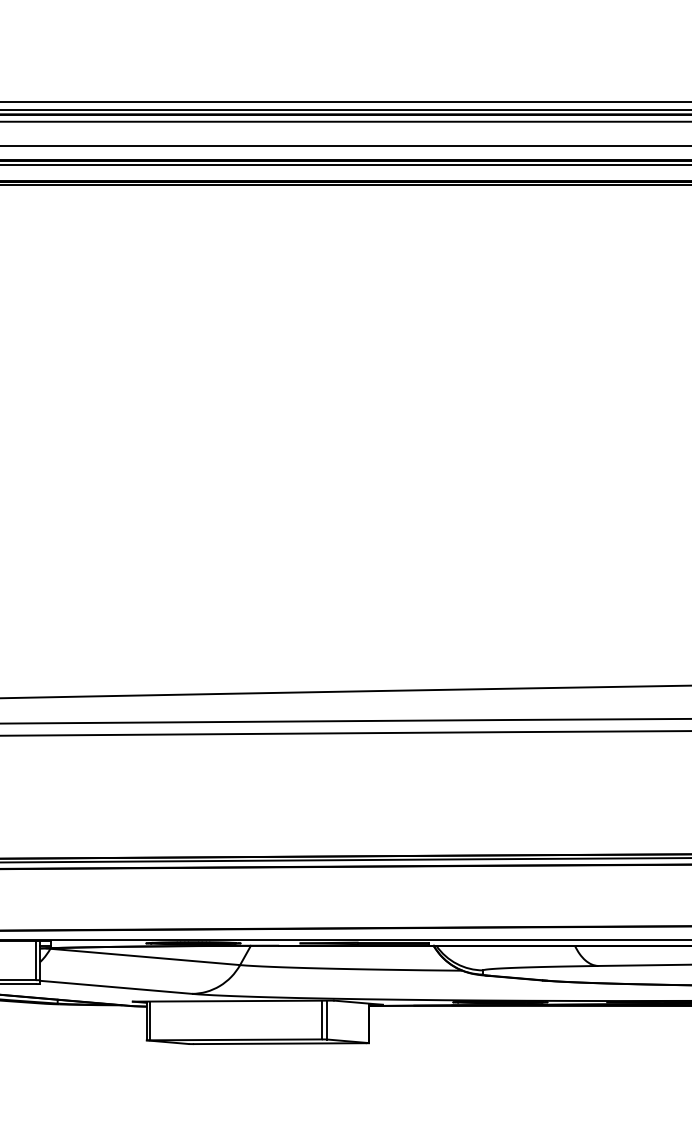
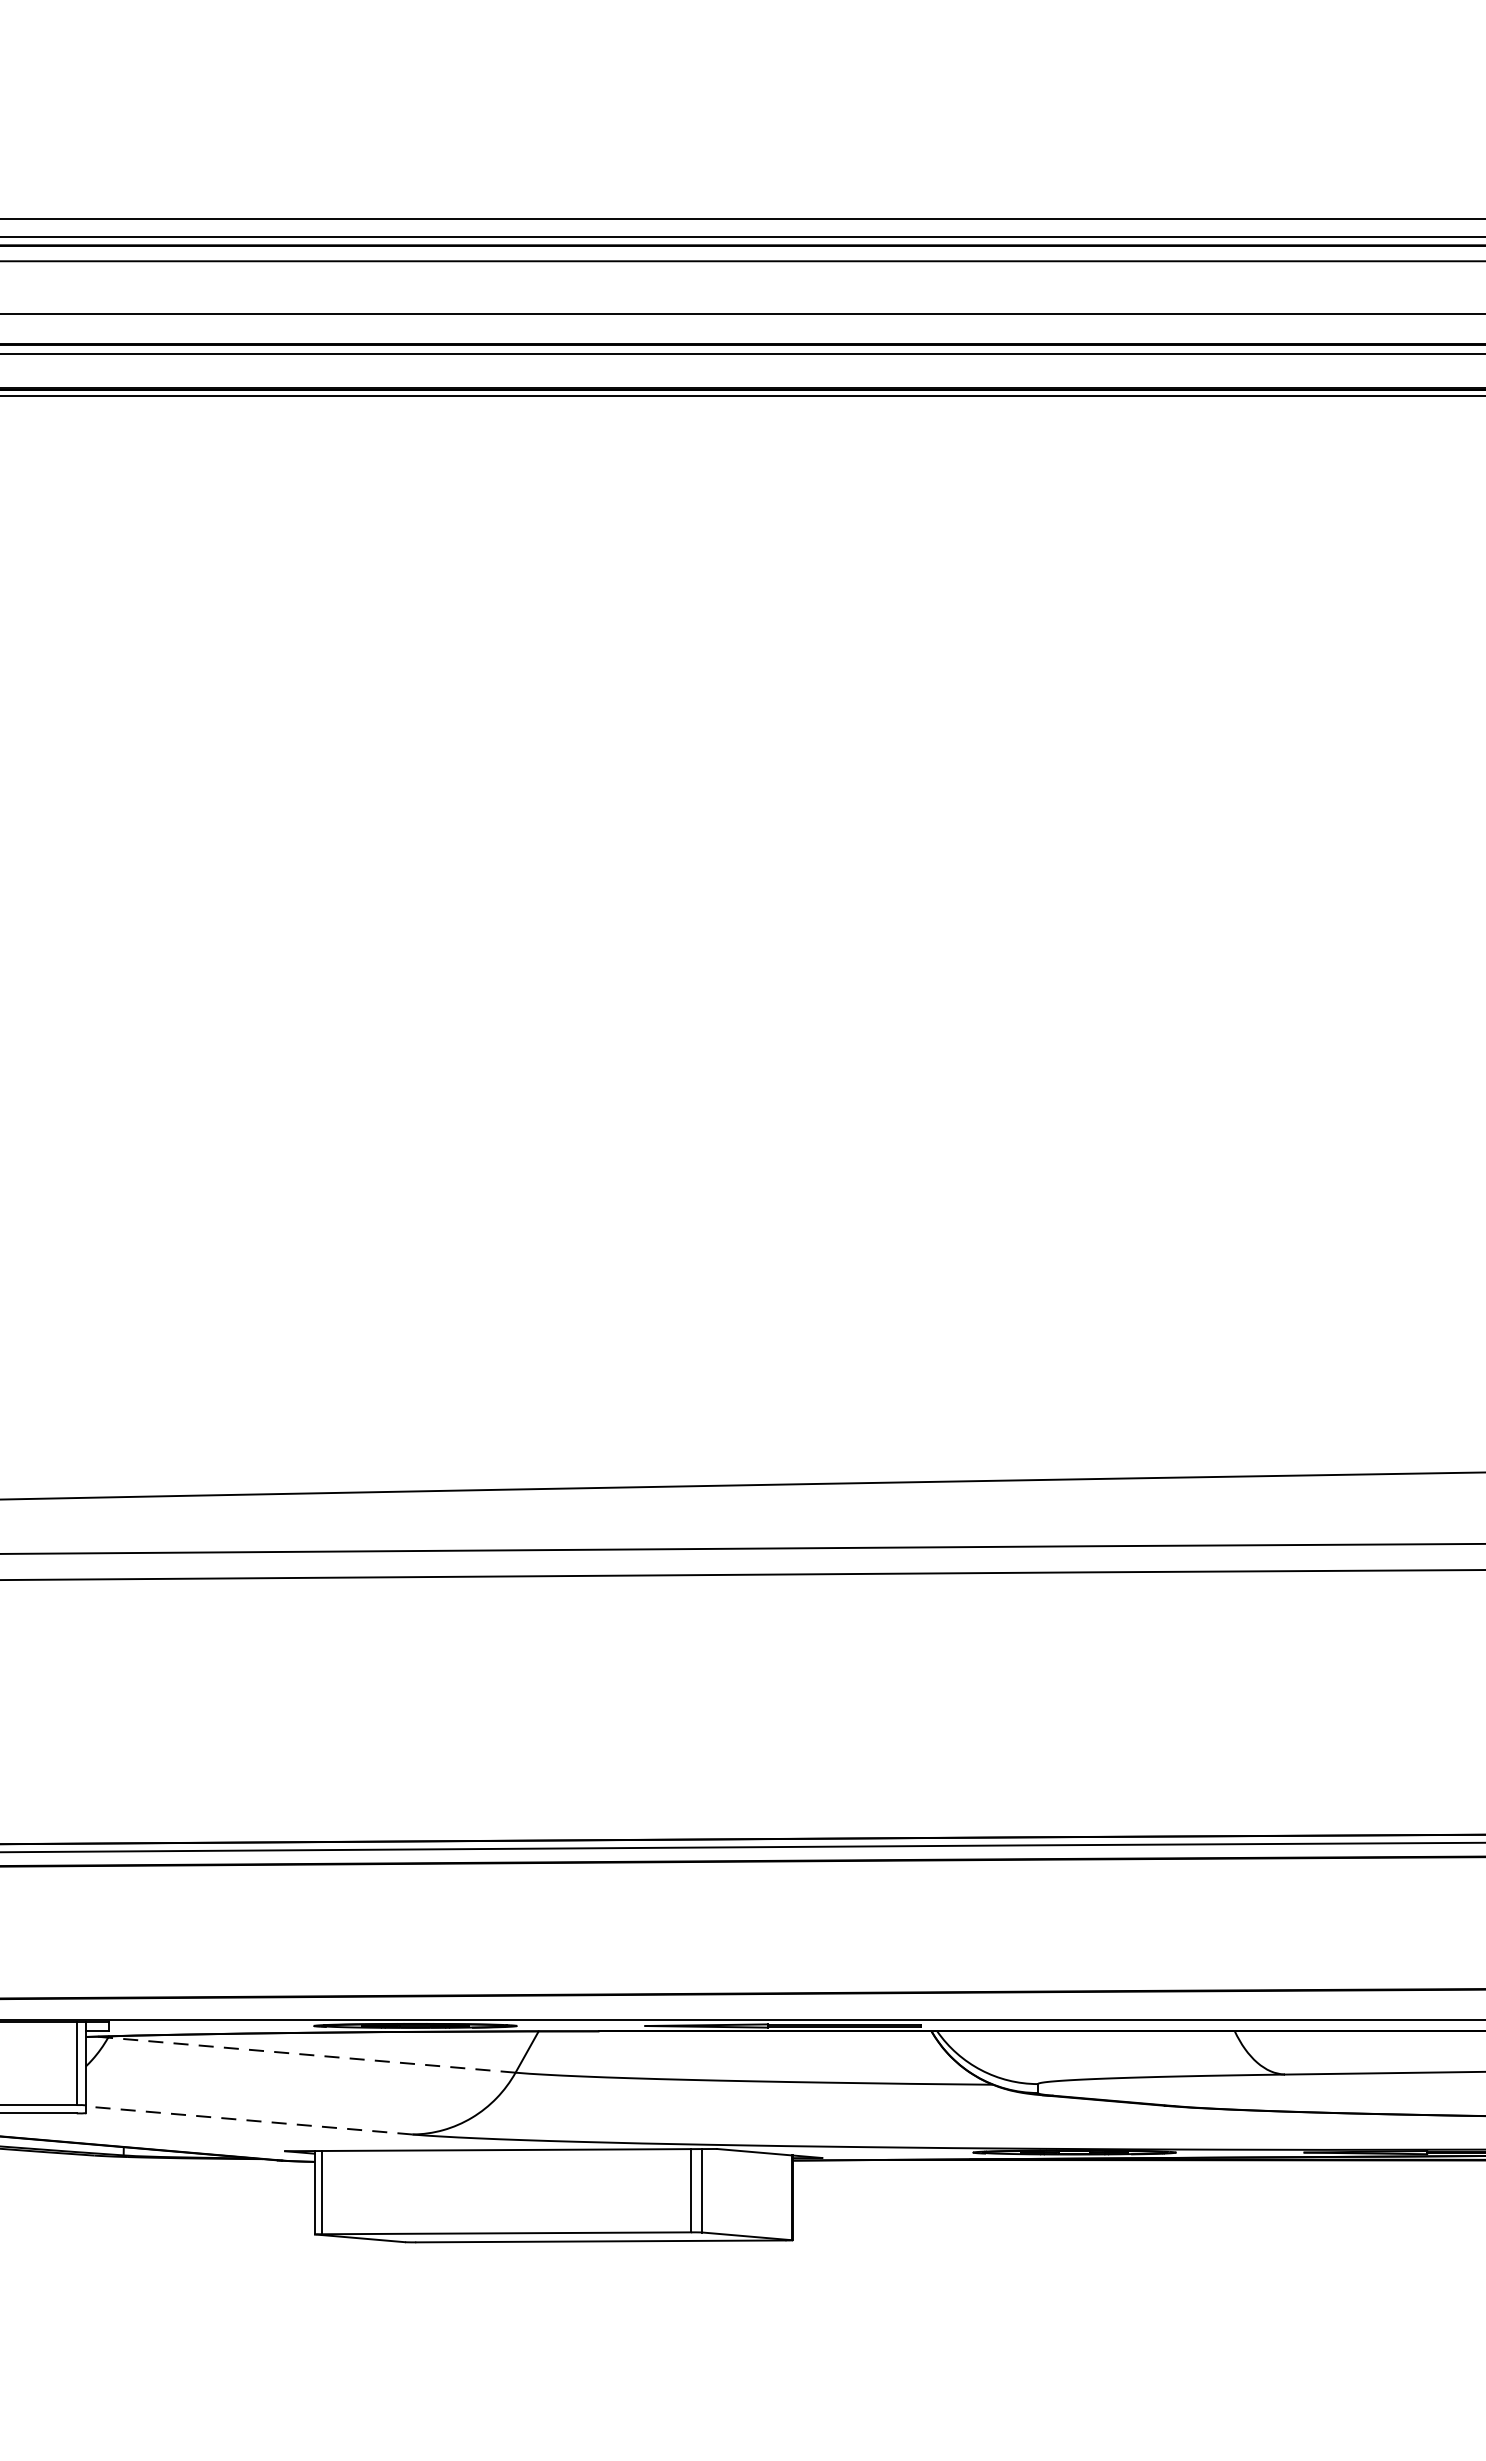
line: (144, 956) -> (310, 2054), solid -> dashed
line: (115, 987) -> (247, 2120), solid -> dashed

